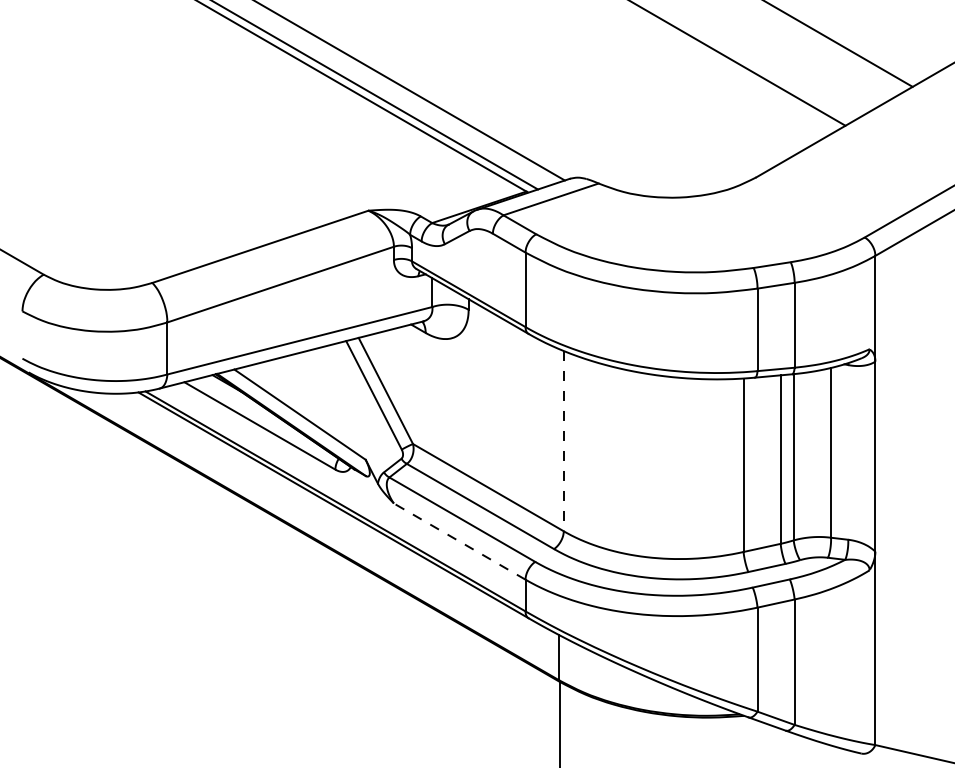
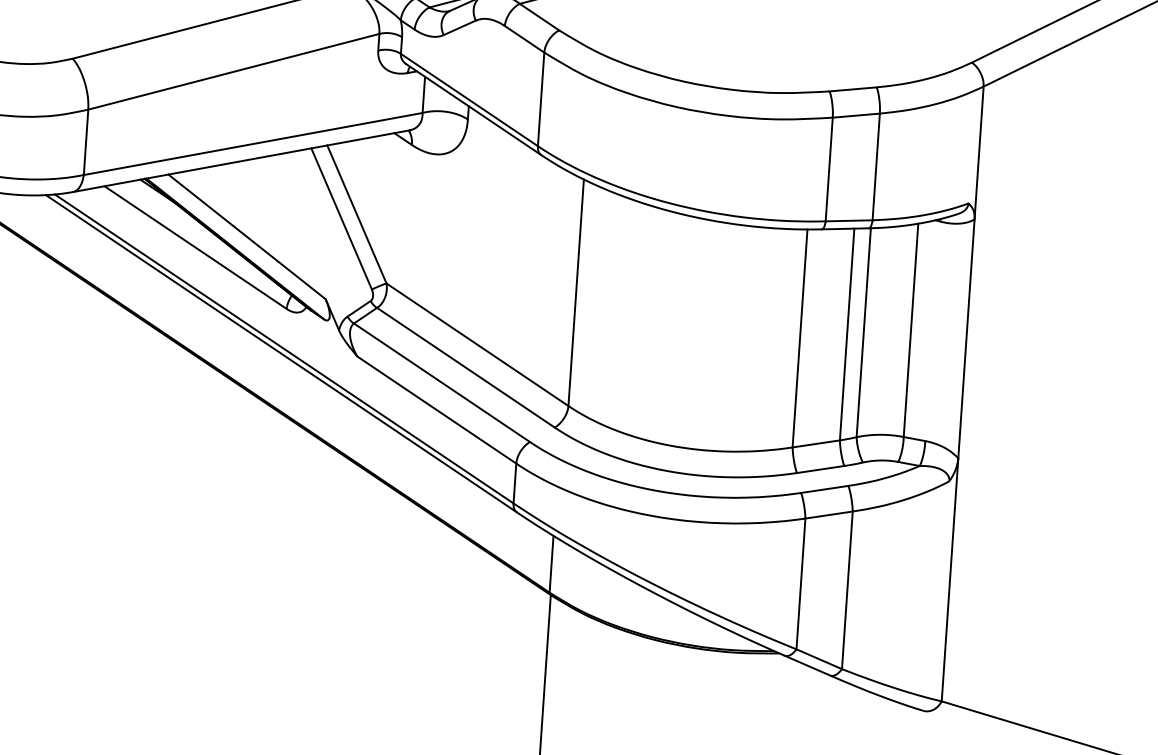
line: (563, 441) -> (575, 293), dashed -> solid
line: (459, 541) -> (436, 409), dashed -> solid

